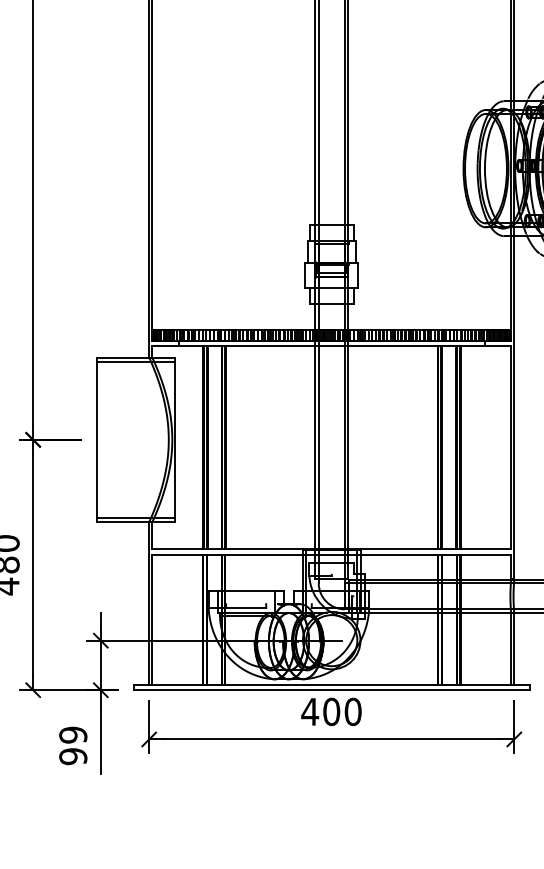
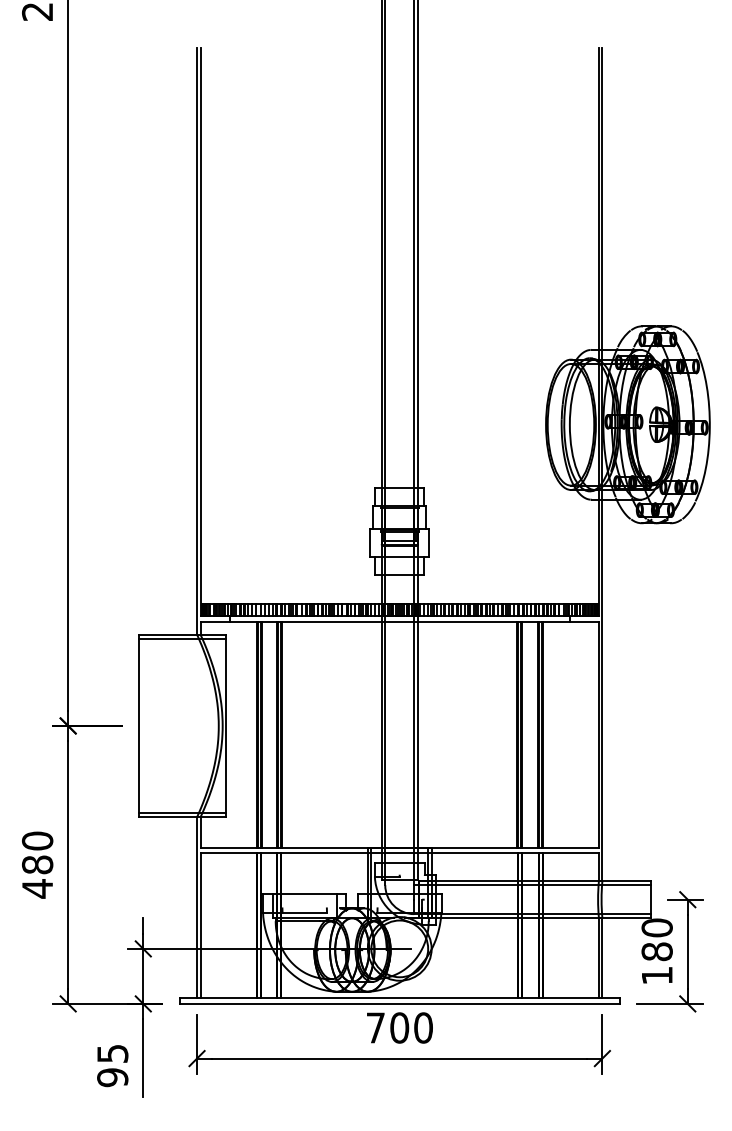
text: (309, 711) -> (375, 1027), 400 -> 700
text: (73, 734) -> (112, 1053), 99 -> 95

